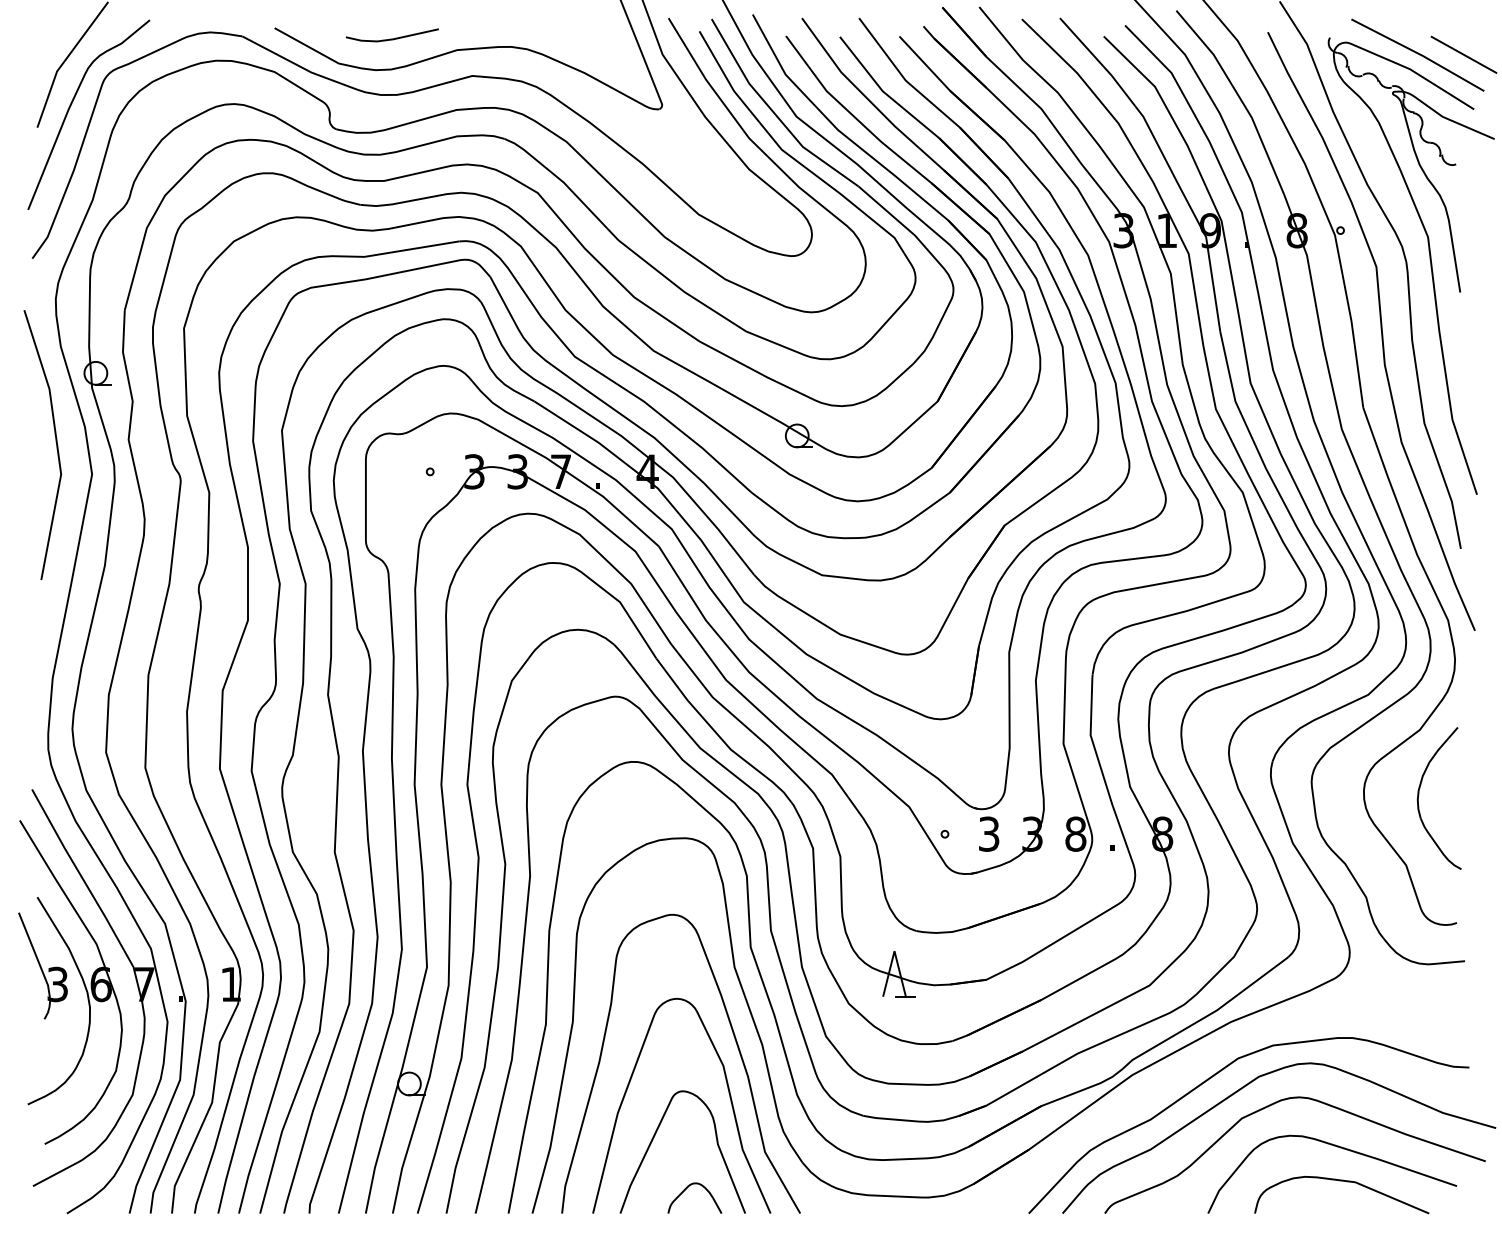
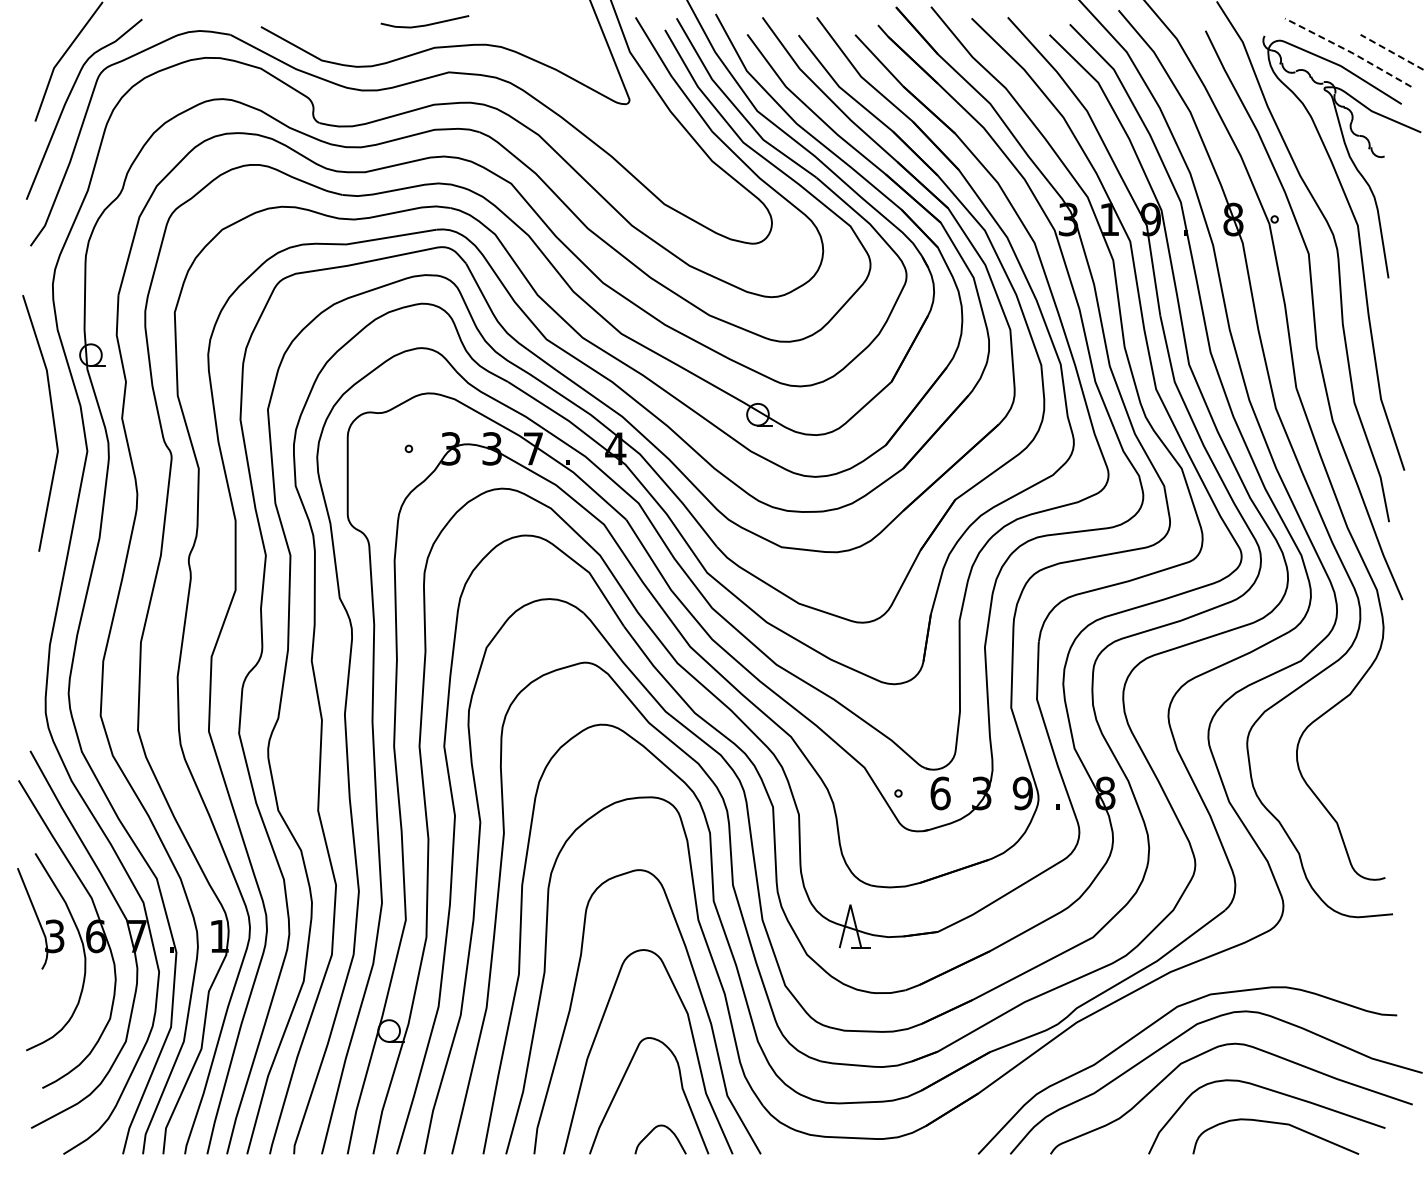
line: (391, 38) -> (424, 24), moved
line: (1419, 54) -> (1349, 51), solid -> dashed
line: (1463, 55) -> (1391, 52), solid -> dashed
part: (1419, 798) -> (1349, 759), removed
text: (989, 834) -> (940, 793), 3 -> 6
text: (1075, 834) -> (1022, 793), 8 -> 9

